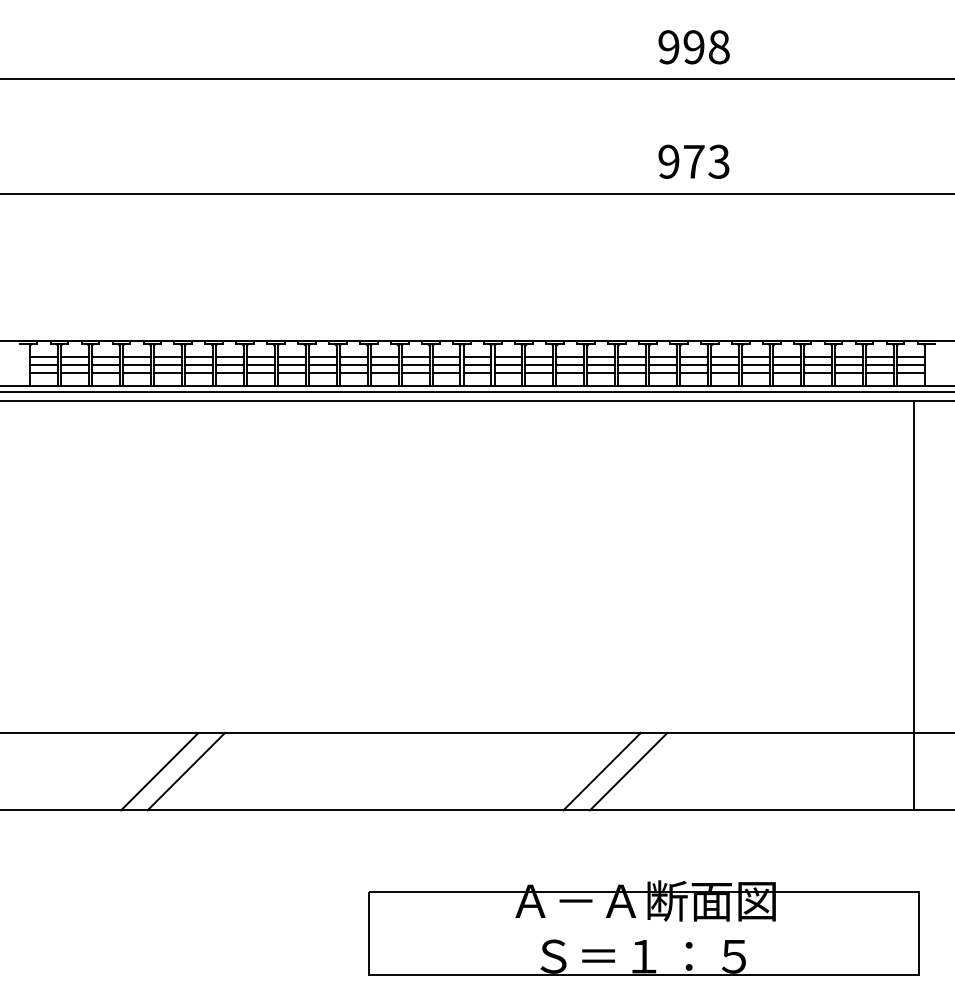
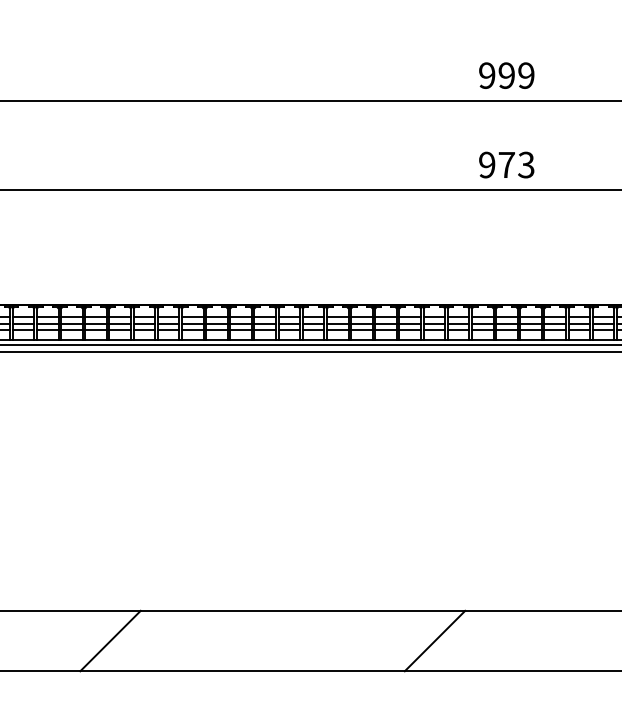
text: (718, 47) -> (525, 75), 998 -> 999
line: (159, 771) -> (89, 640), removed
line: (628, 771) -> (455, 640), removed

